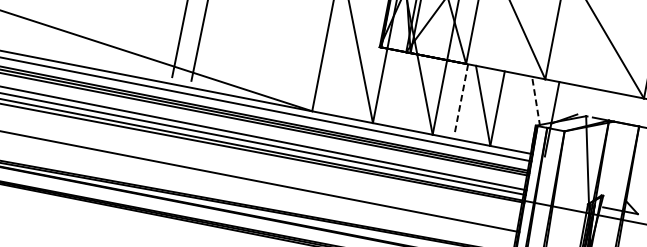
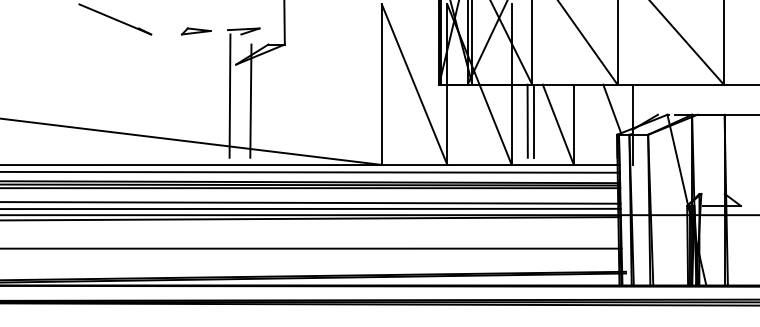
line: (455, 96) -> (527, 120), added
line: (461, 98) -> (534, 121), dashed -> solid
line: (536, 101) -> (612, 109), dashed -> solid

